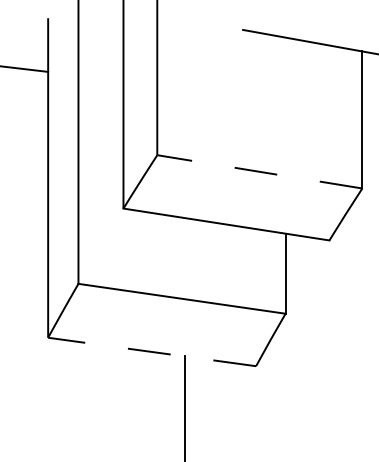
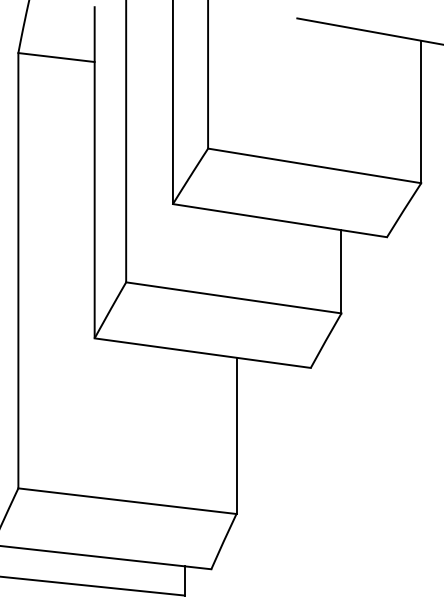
line: (259, 171) -> (314, 165), dashed -> solid
line: (151, 352) -> (202, 353), dashed -> solid

